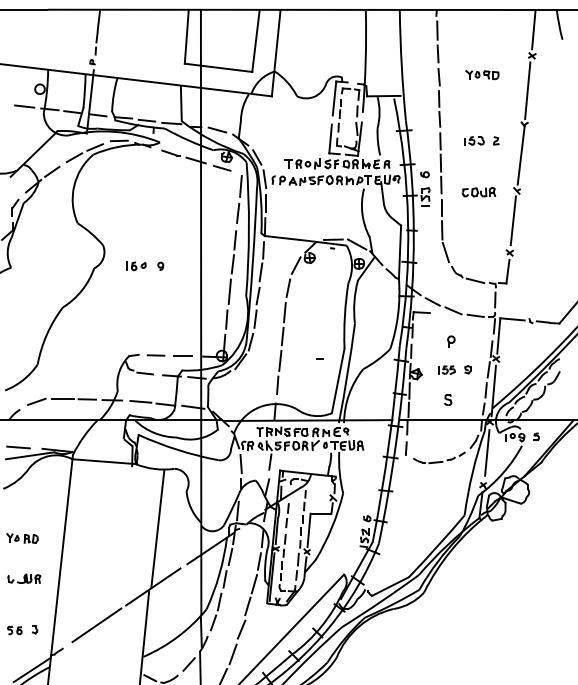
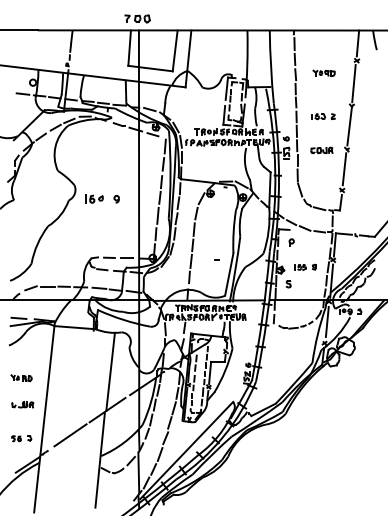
part: (143, 265) -> (101, 198), size x1.4
part: (451, 341) -> (291, 242), moved
part: (447, 400) -> (288, 284), moved

